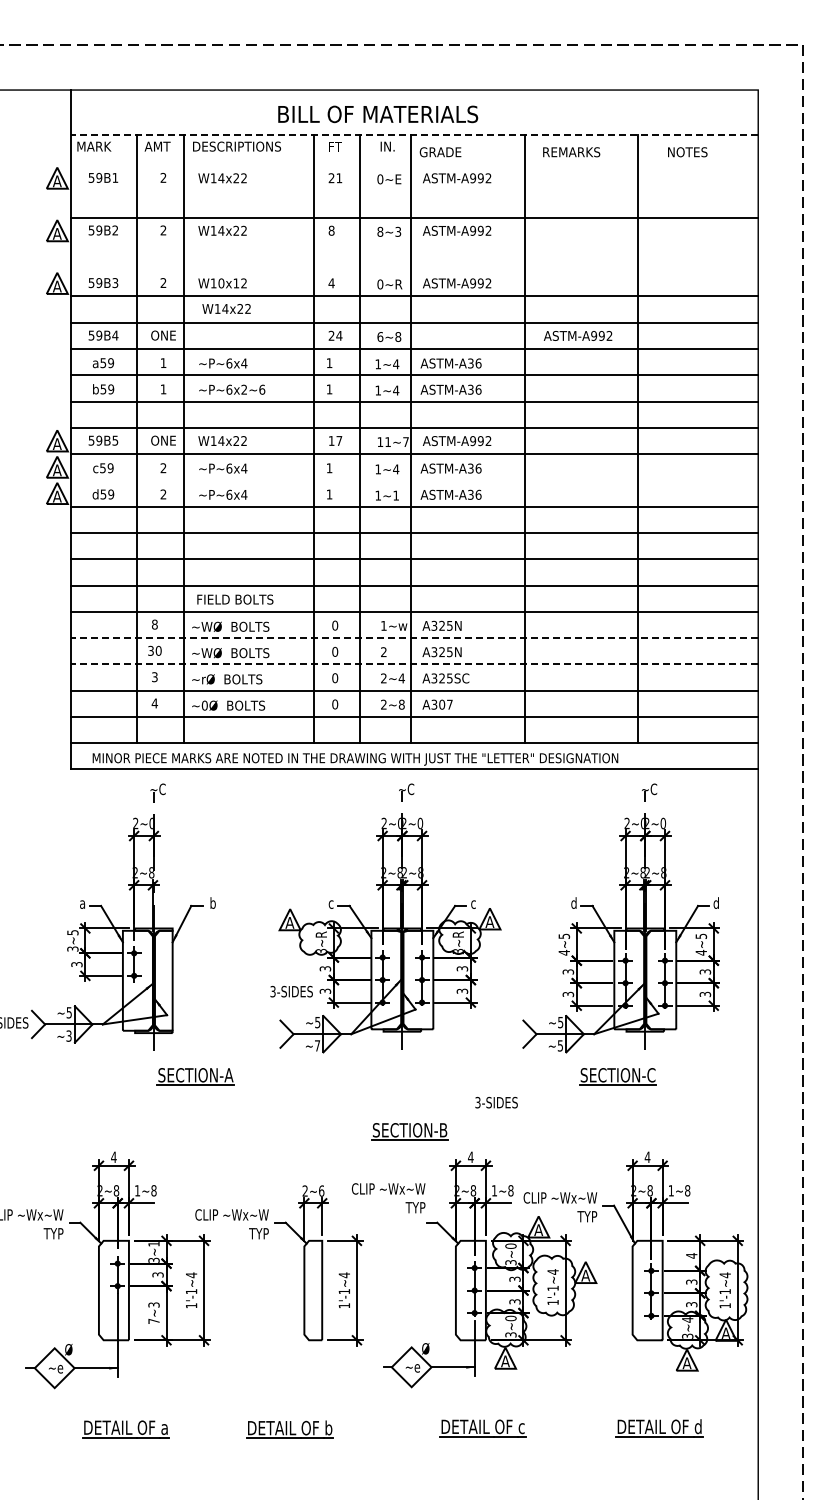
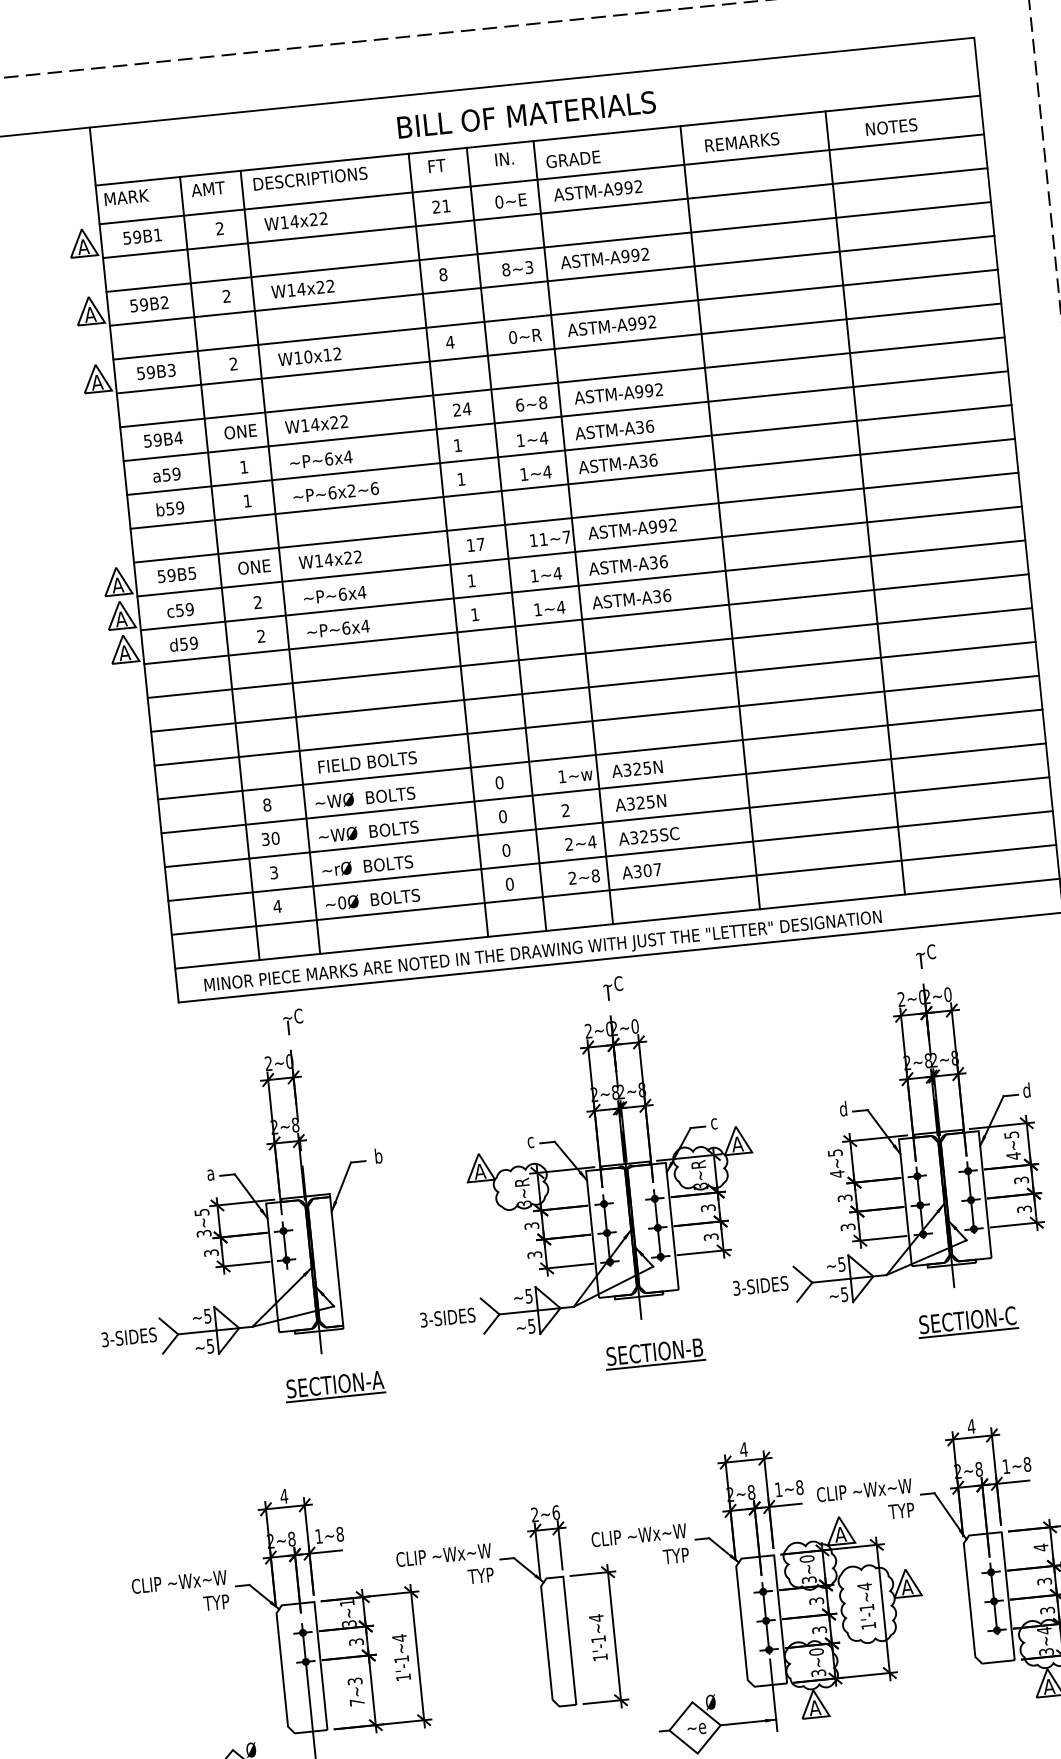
text: (378, 114) -> (527, 114), moved
line: (414, 135) -> (537, 141), dashed -> solid
line: (414, 165) -> (541, 179), added
line: (414, 191) -> (544, 213), added
line: (414, 243) -> (551, 280), added
line: (414, 270) -> (555, 315), added
text: (226, 308) -> (316, 423), moved
text: (578, 335) -> (619, 393), moved
line: (414, 480) -> (582, 585), added
text: (396, 495) -> (561, 607), 1~1 -> 1~4
line: (414, 638) -> (603, 788), dashed -> solid
line: (414, 664) -> (606, 822), dashed -> solid
text: (291, 991) -> (447, 1317), moved
text: (68, 1035) -> (209, 1345), ~3 -> ~5
text: (317, 1045) -> (531, 1325), ~7 -> ~5
part: (195, 1076) -> (334, 1386), moved
part: (617, 1076) -> (967, 1321), moved
text: (496, 1102) -> (760, 1285), moved
part: (409, 1131) -> (654, 1353), moved
text: (388, 1198) -> (640, 1547), moved

